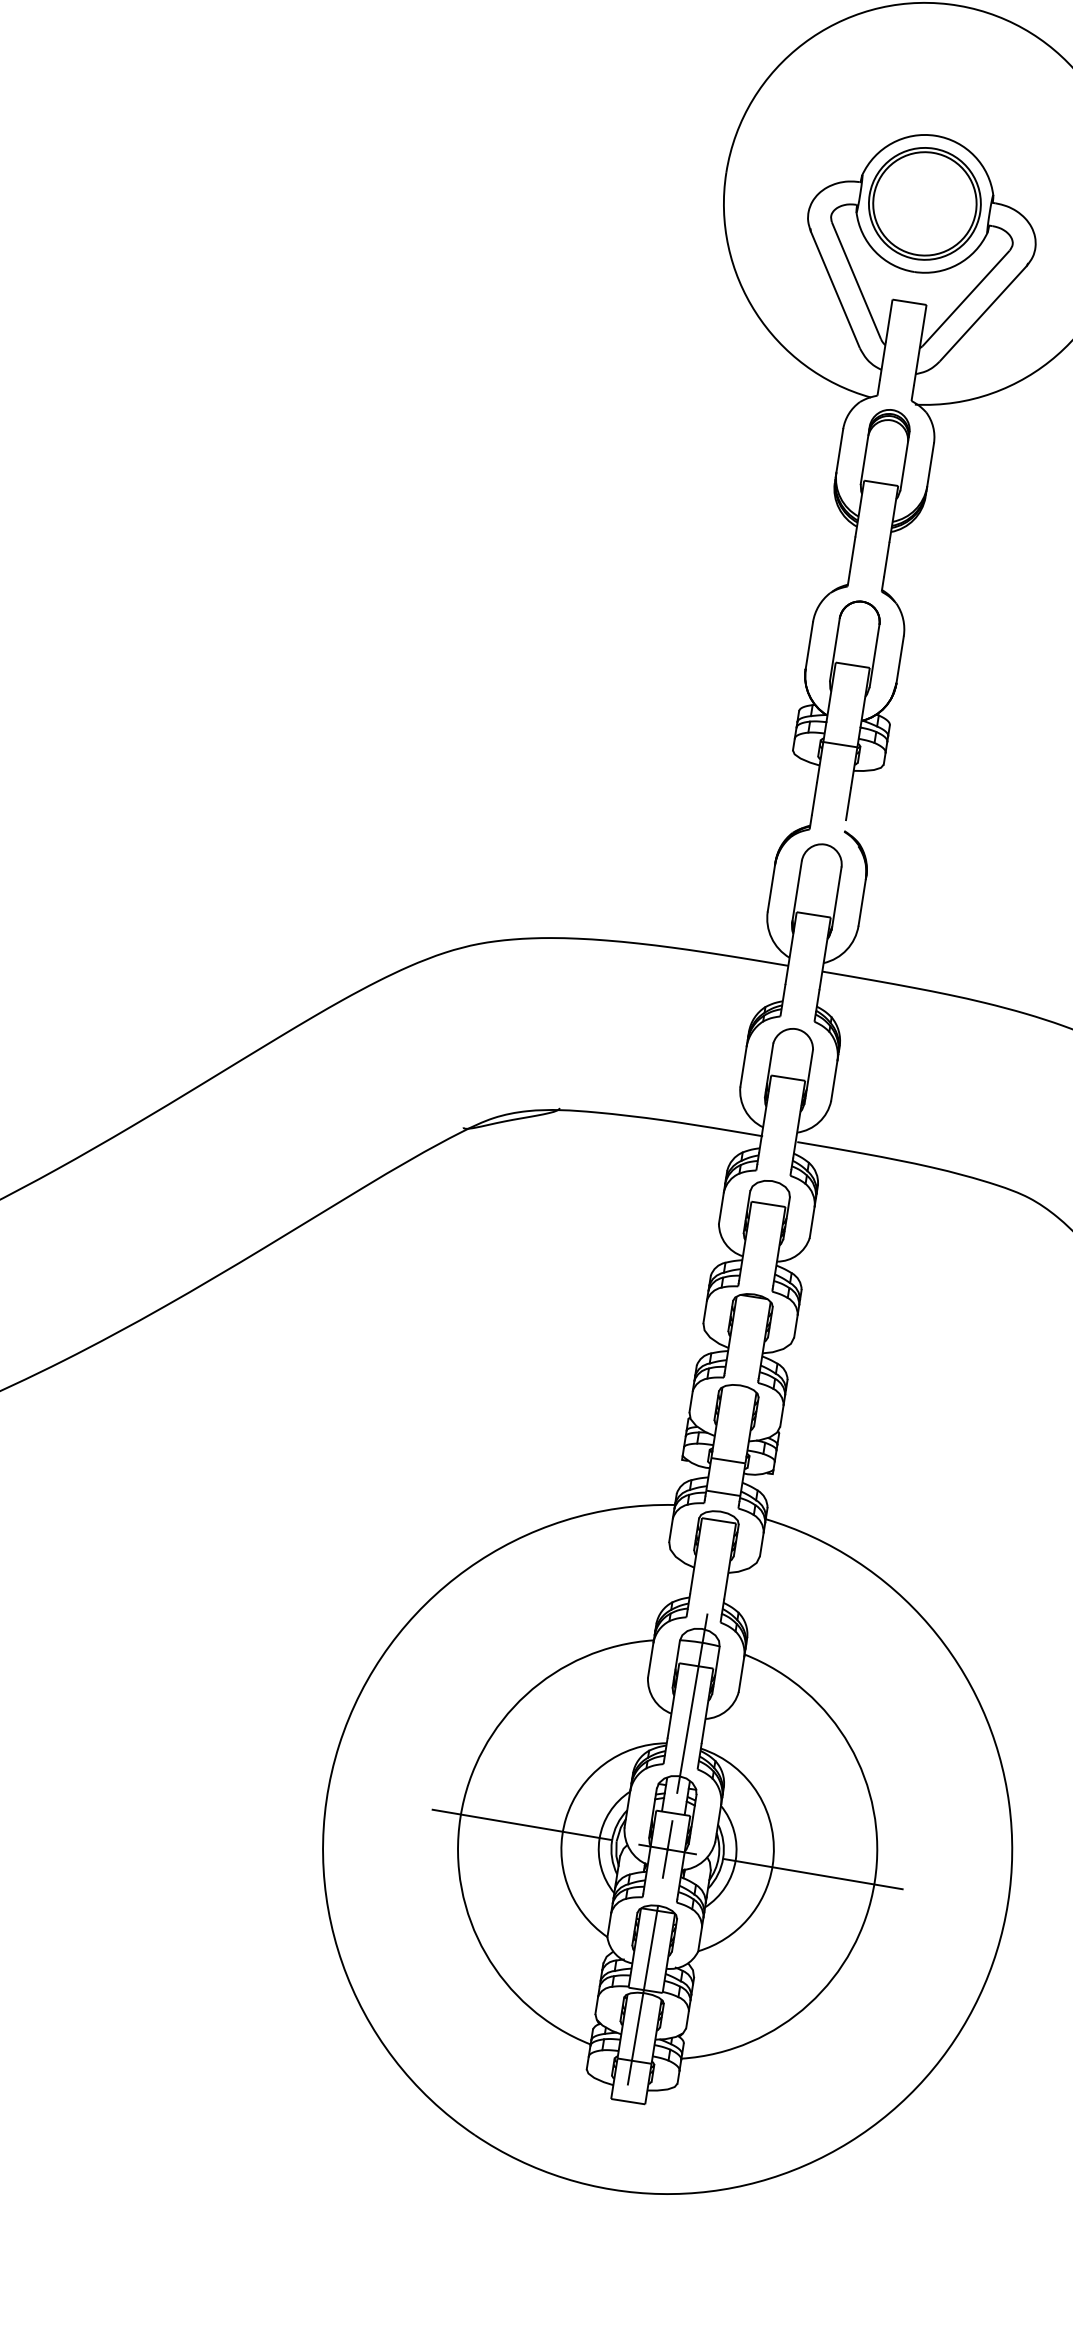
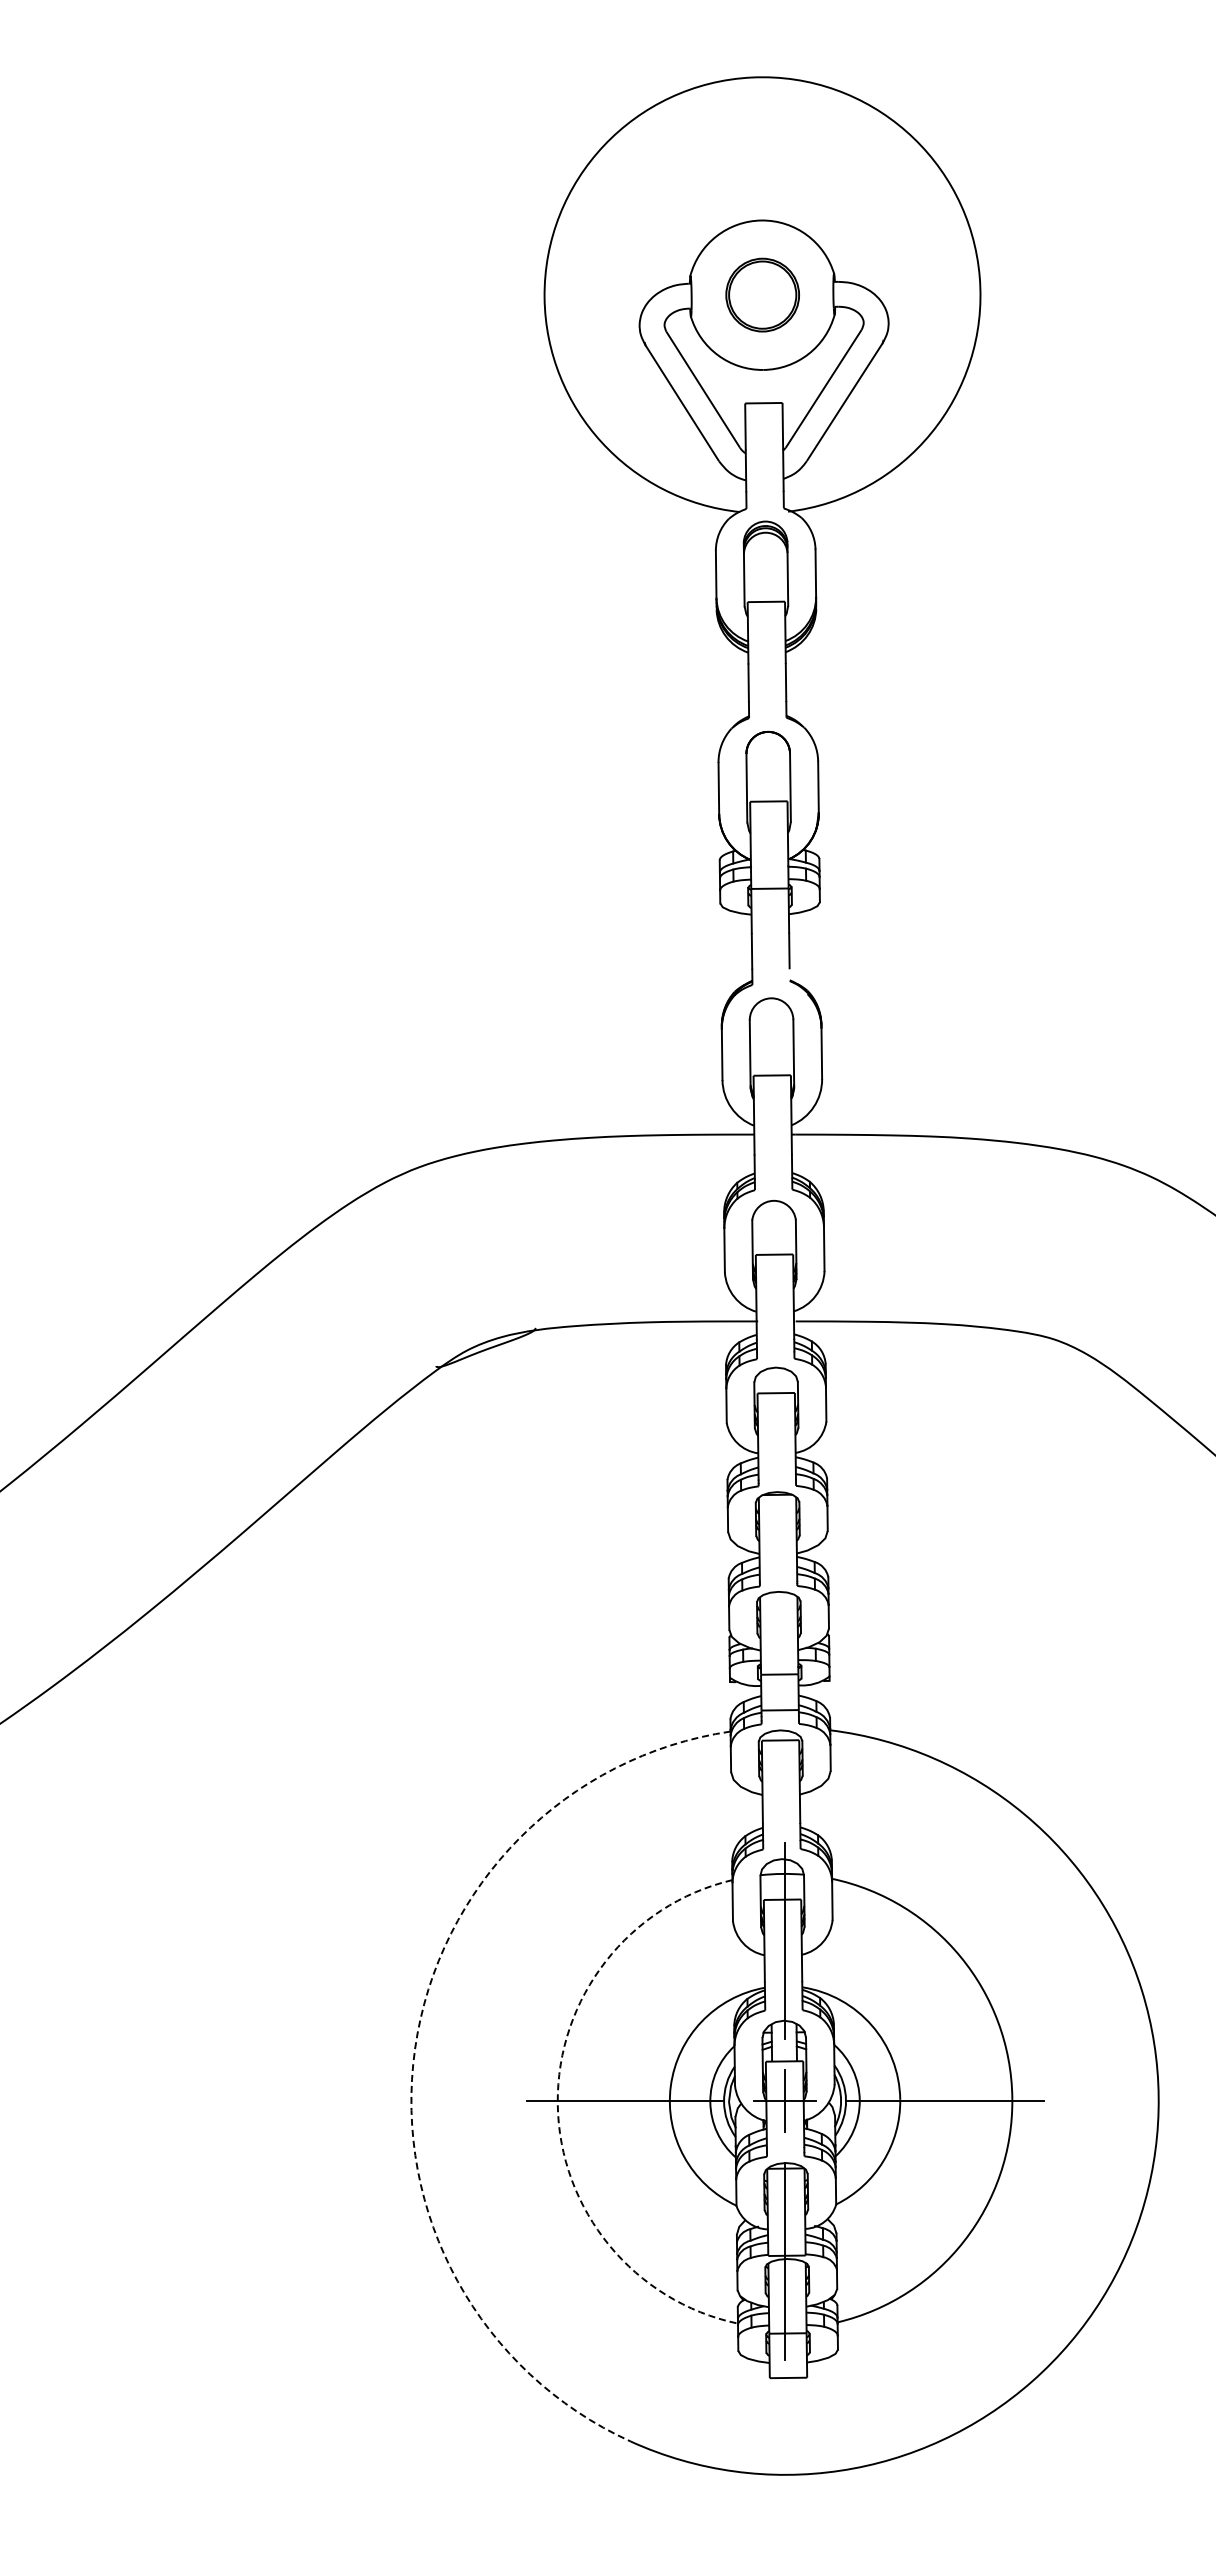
part: (925, 203) -> (762, 294), size x0.6
arc: (339, 1745) -> (415, 2049), solid -> dashed
arc: (460, 1817) -> (557, 2104), solid -> dashed

